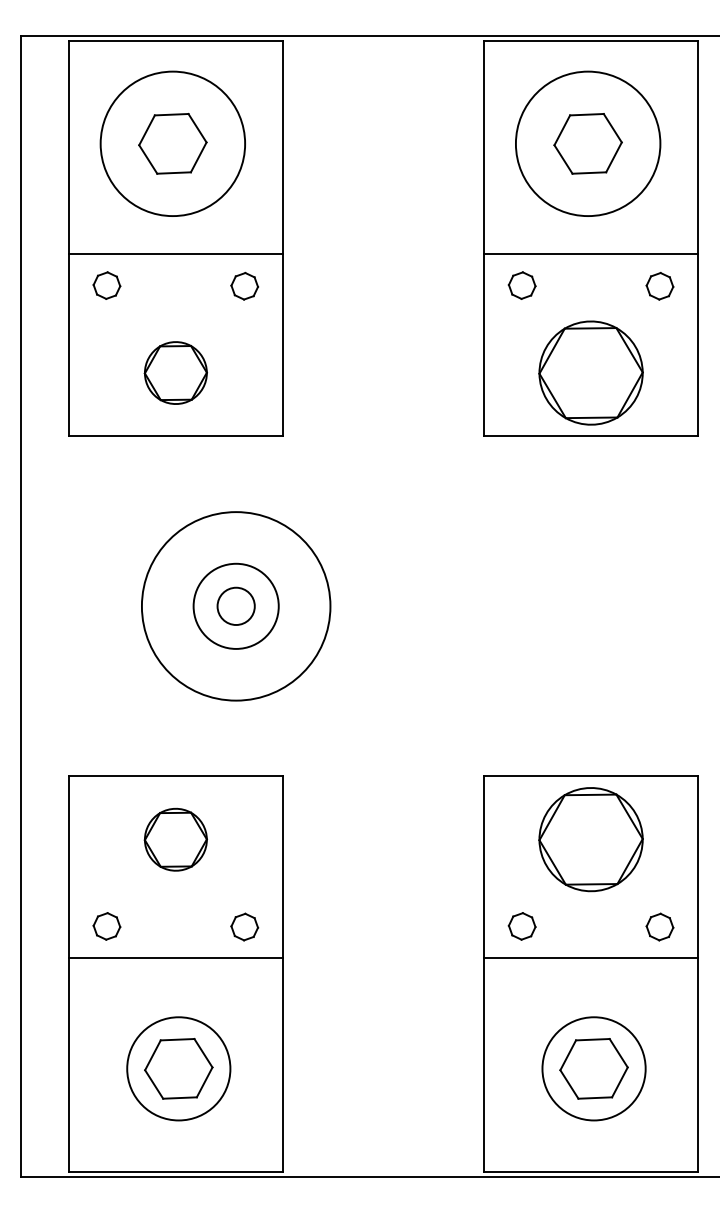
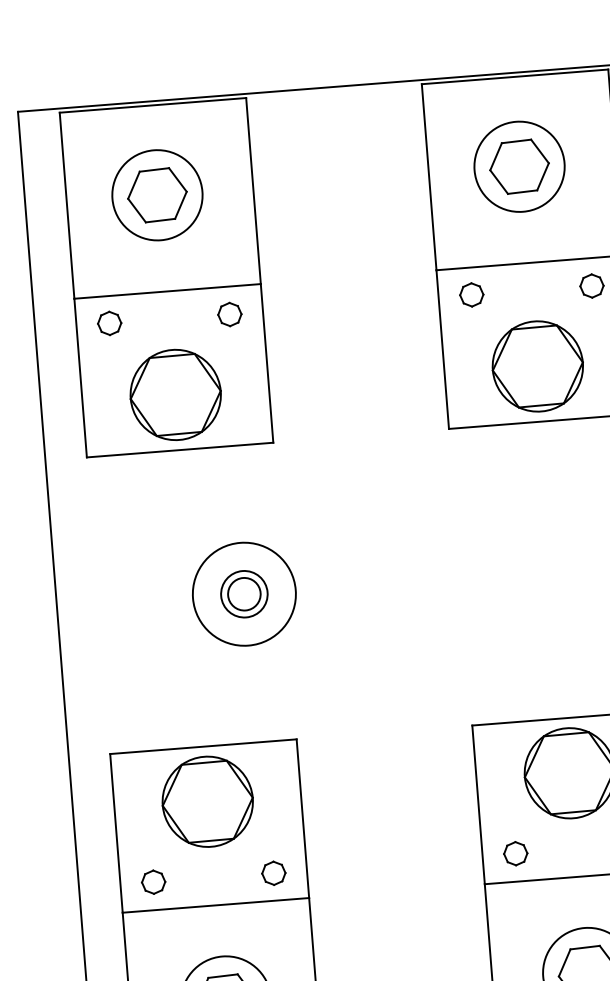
circle: (172, 143) -> (157, 194), size x0.71
circle: (587, 143) -> (518, 166), size x0.71
part: (175, 372) -> (175, 394), size x1.67
circle: (235, 605) -> (243, 593), size x0.62
circle: (236, 606) -> (244, 594), size x0.62
part: (175, 839) -> (207, 801), size x1.67

